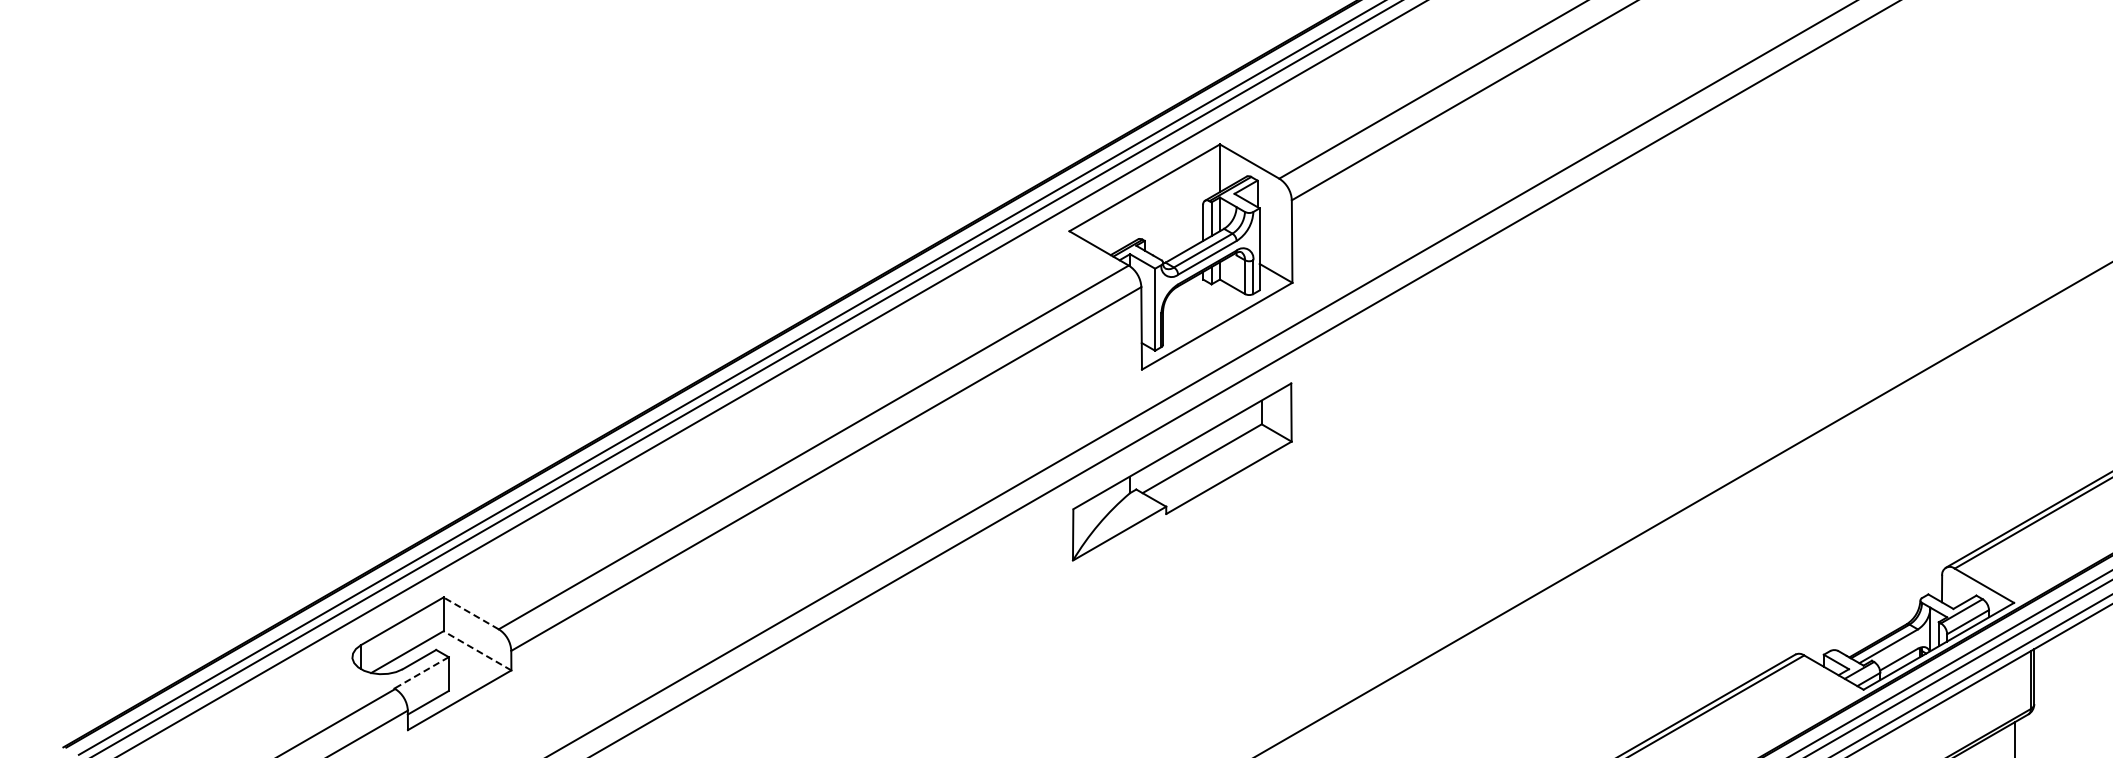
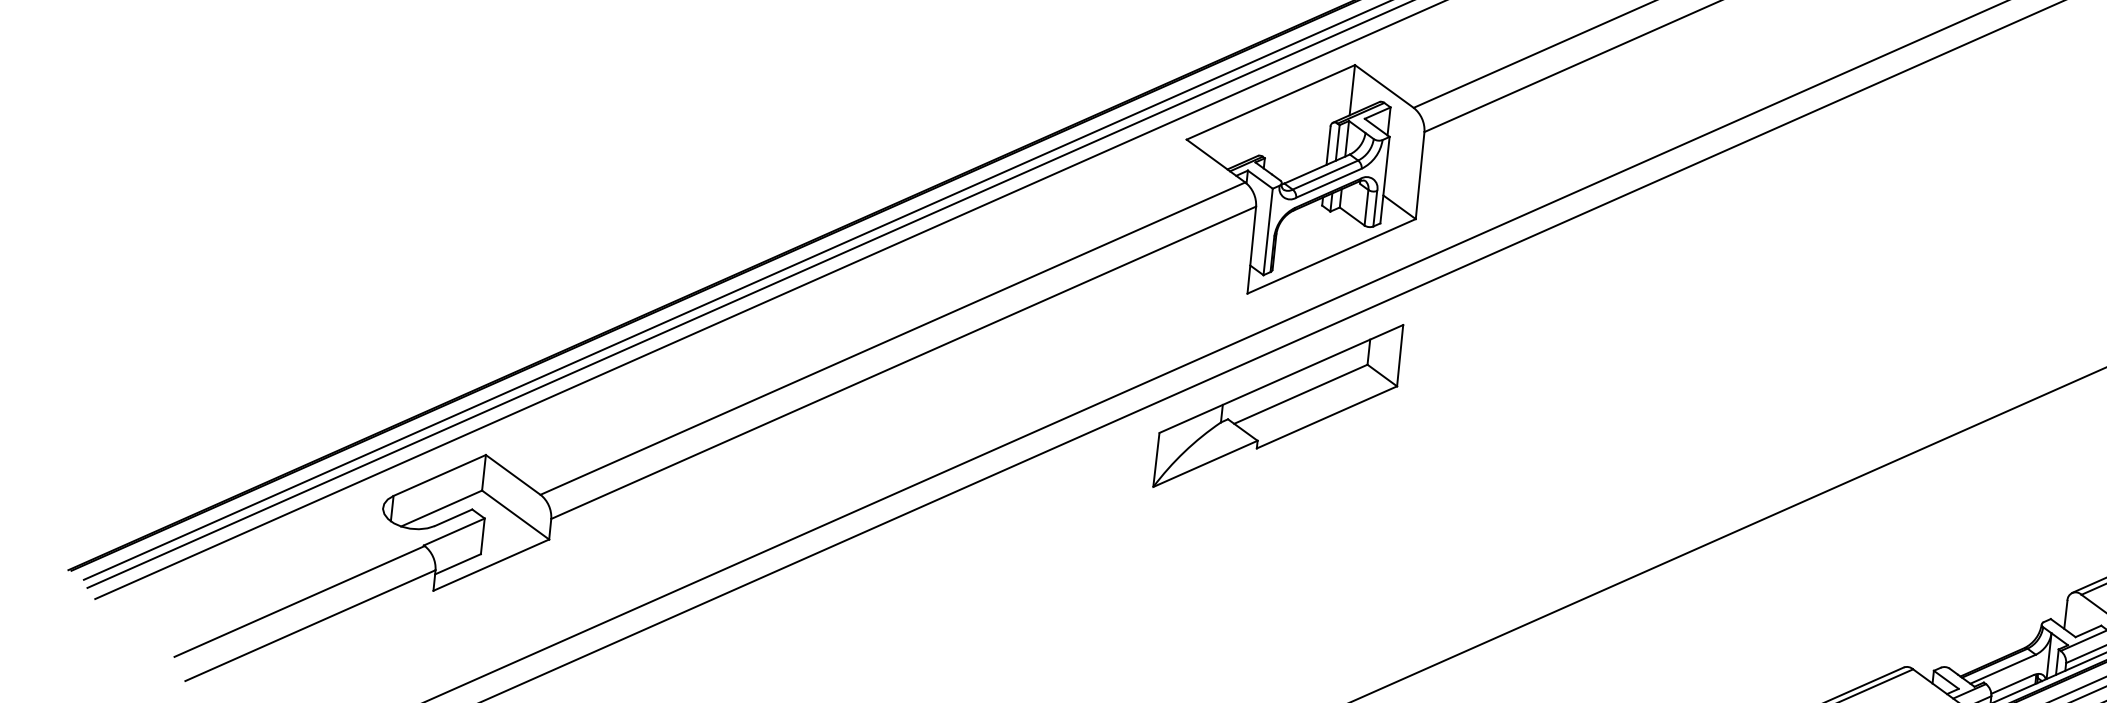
line: (471, 613) -> (513, 475), dashed -> solid
line: (477, 650) -> (515, 514), dashed -> solid
line: (421, 673) -> (454, 532), dashed -> solid

